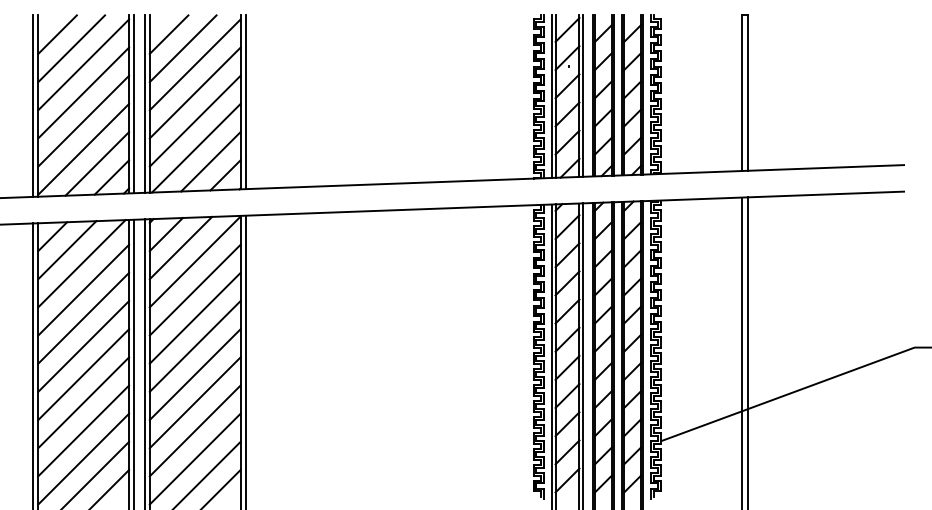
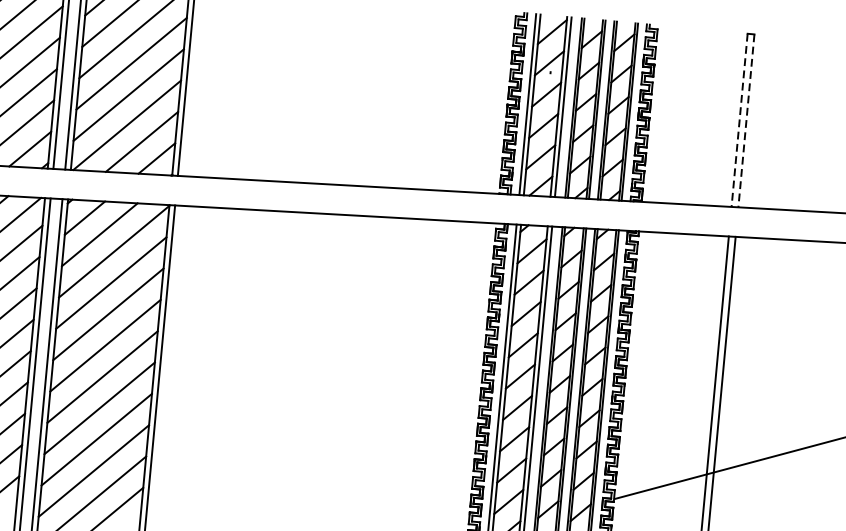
line: (741, 93) -> (739, 120), solid -> dashed
line: (747, 93) -> (746, 121), solid -> dashed

